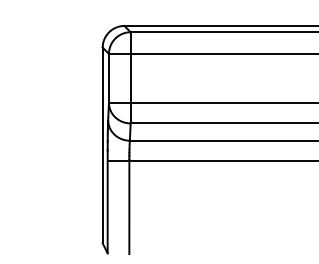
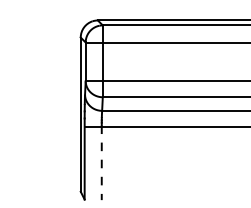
line: (129, 207) -> (101, 163), solid -> dashed

